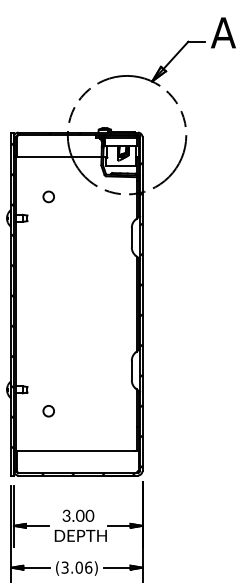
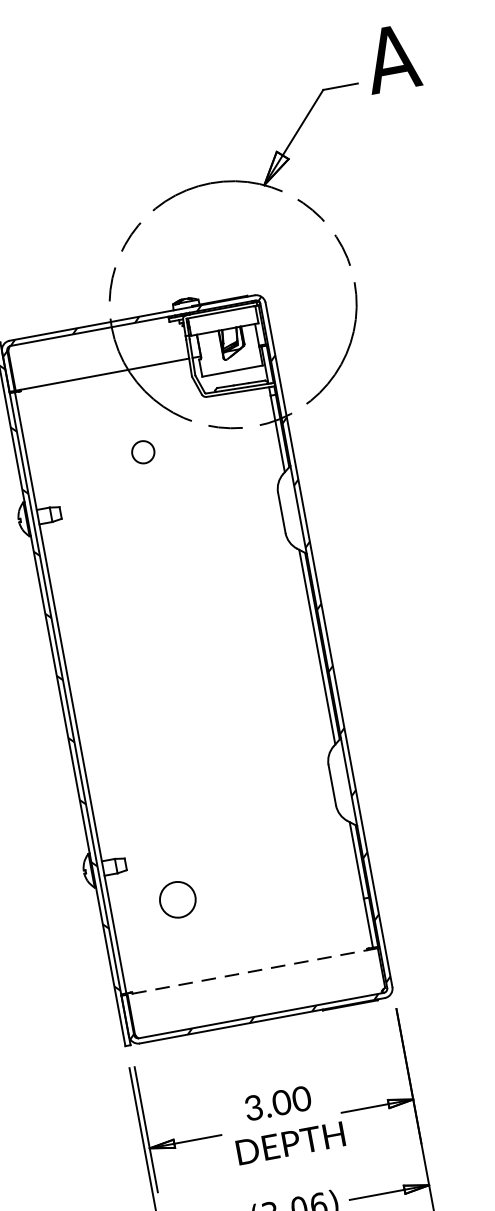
circle: (48, 196) -> (142, 451), moved
circle: (48, 411) -> (177, 900), size x1.6
line: (77, 451) -> (251, 971), solid -> dashed

